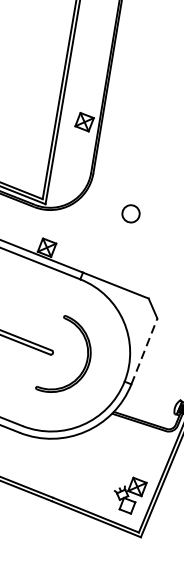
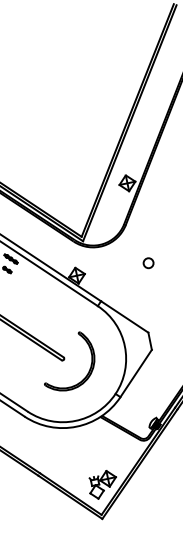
circle: (130, 214) -> (148, 263), size x0.71
line: (144, 351) -> (136, 373), dashed -> solid

